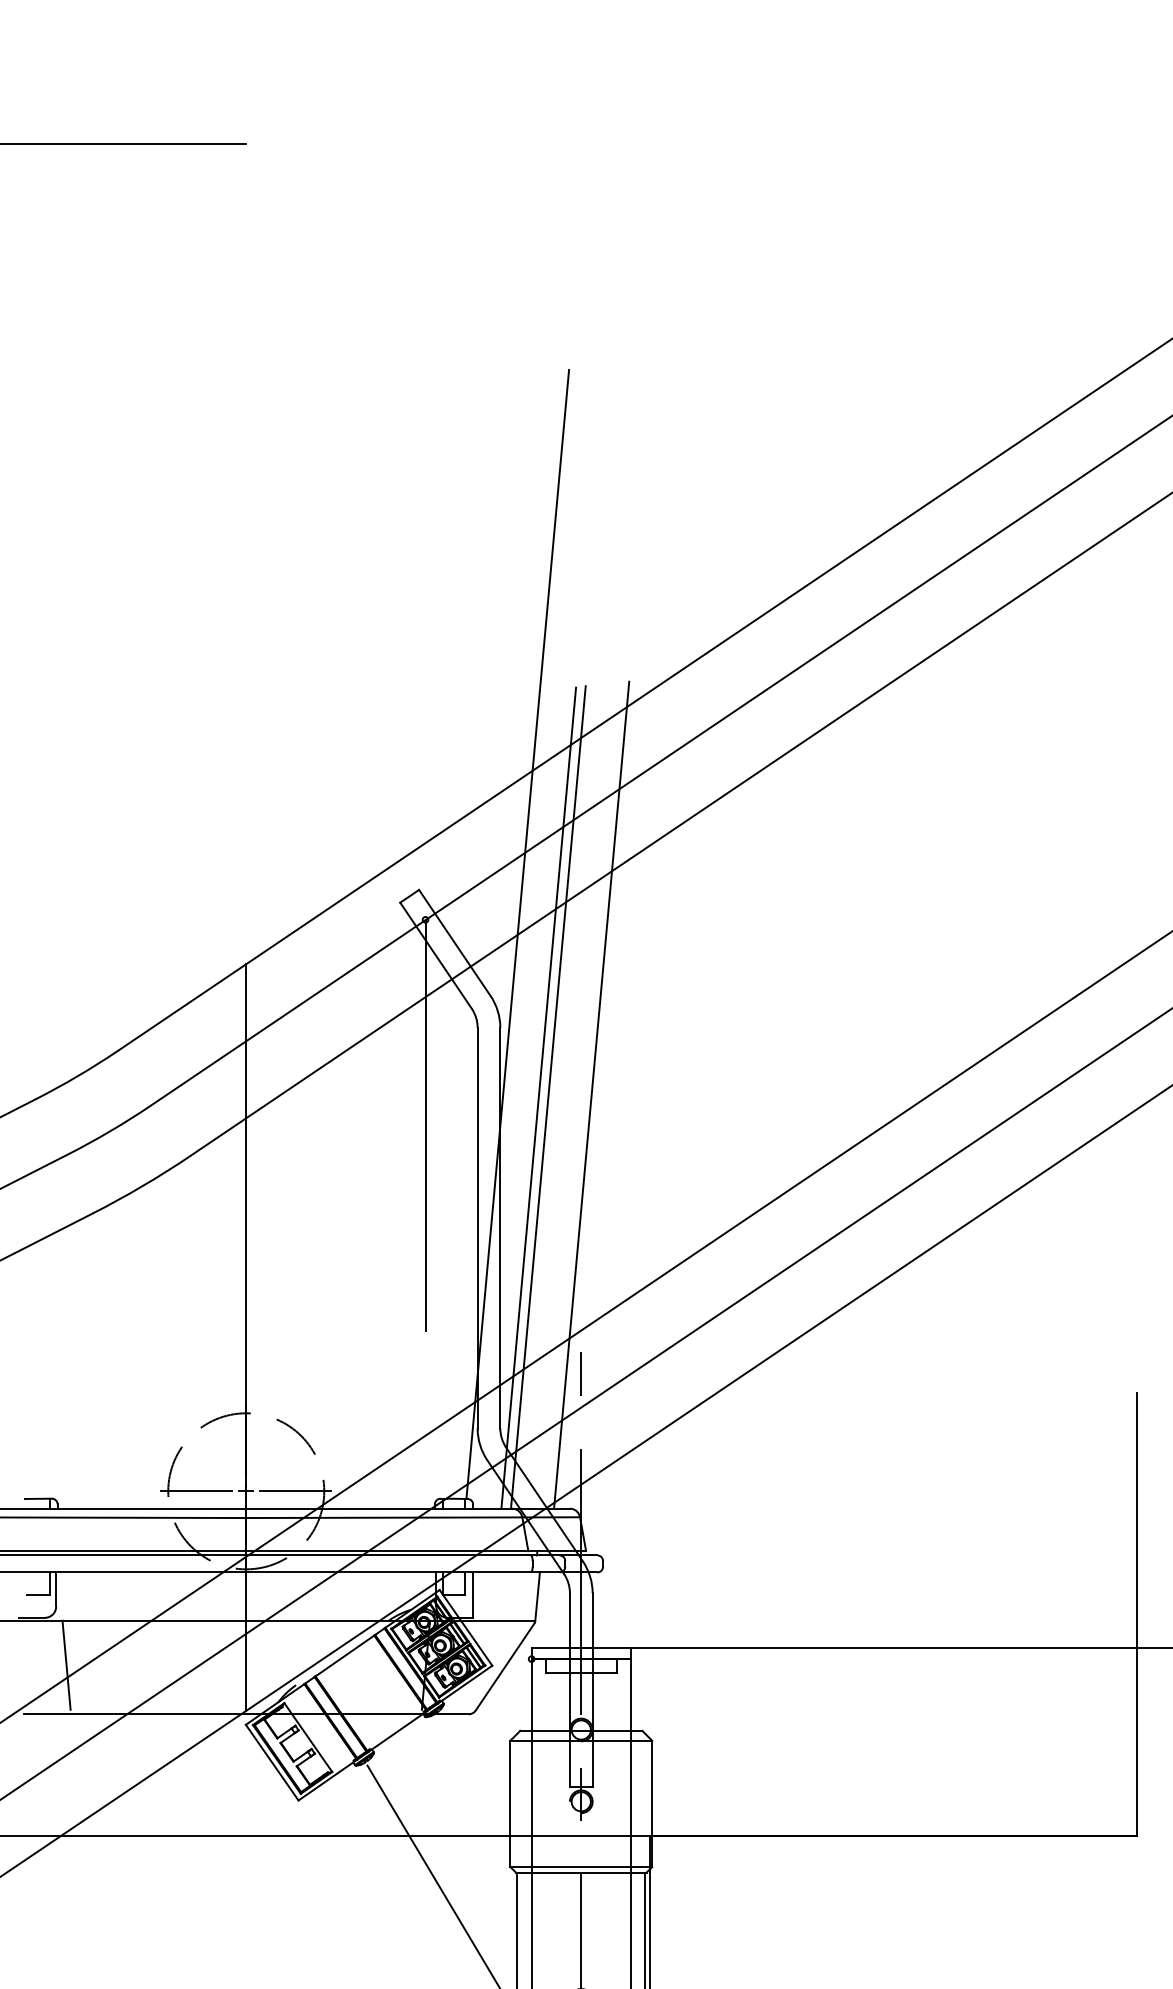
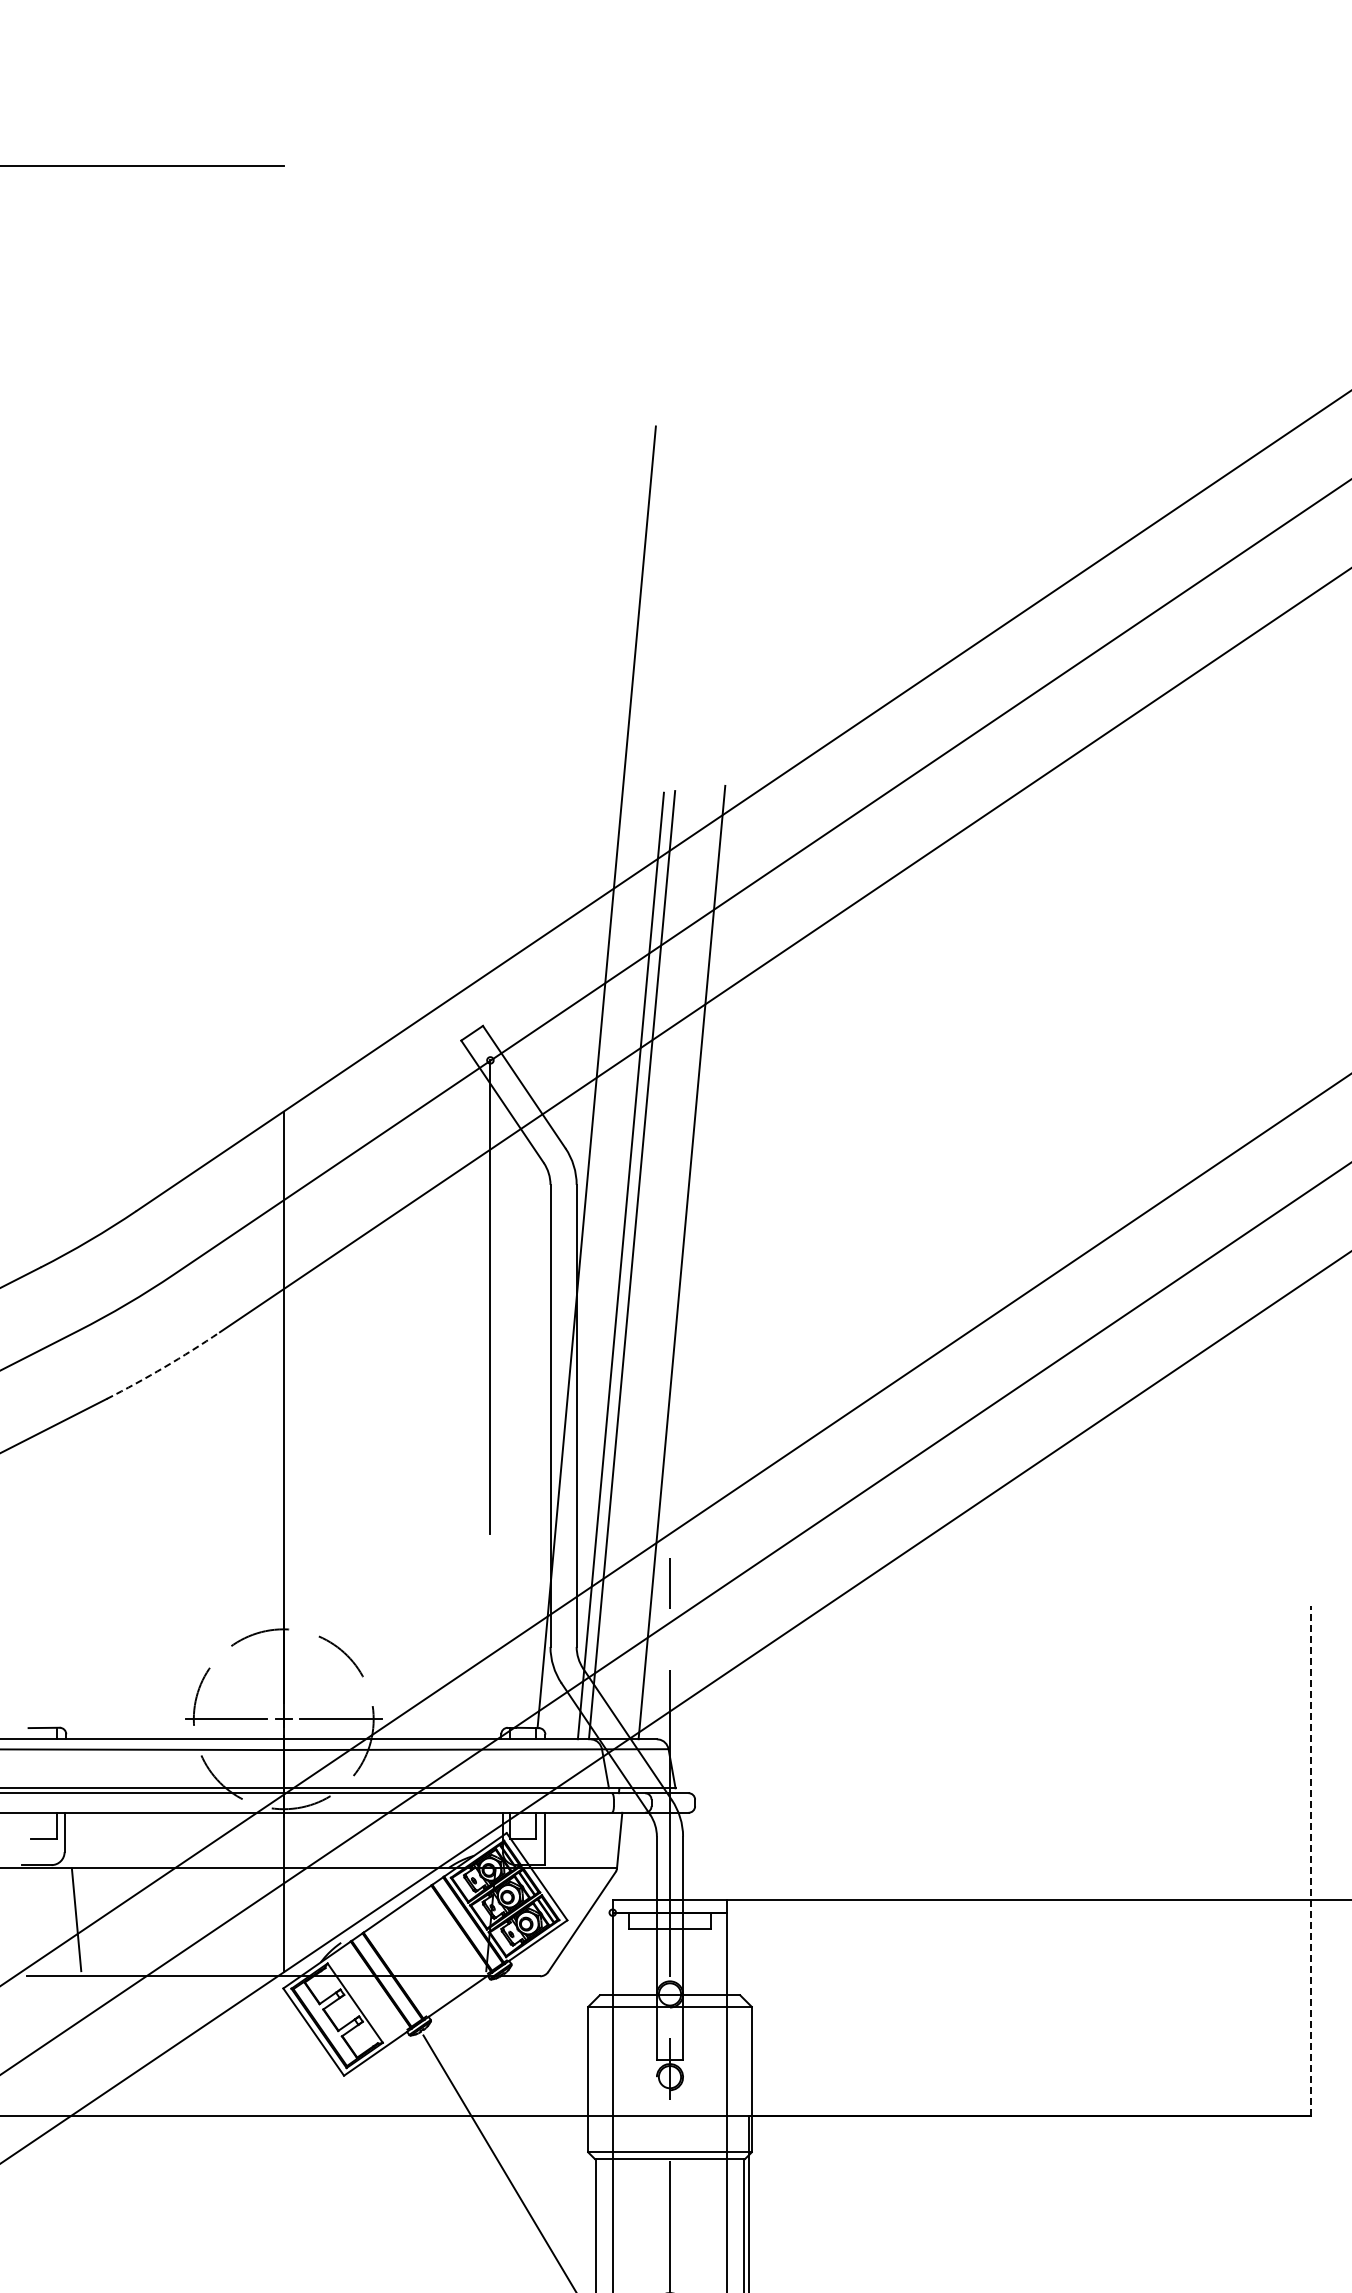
arc: (142, 1186) -> (164, 1367), solid -> dashed
line: (1137, 1613) -> (1311, 1860), solid -> dashed

